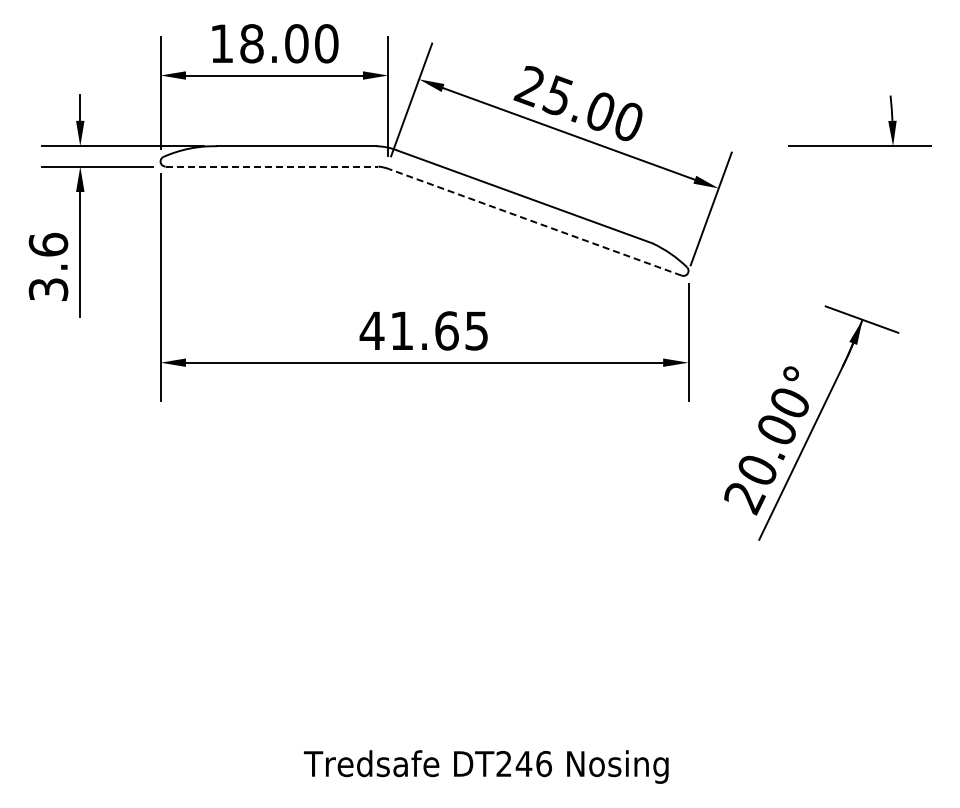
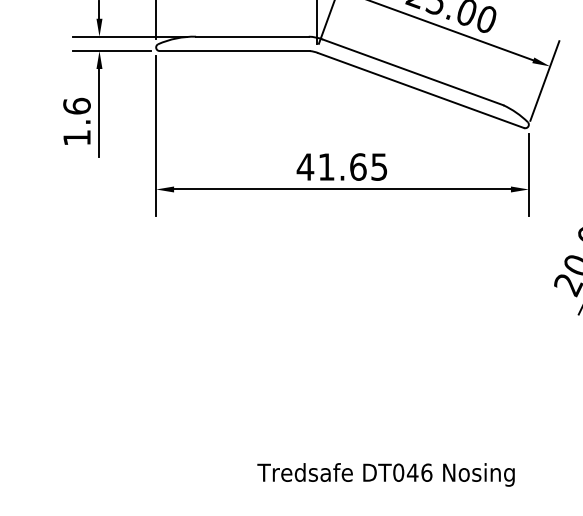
line: (272, 166) -> (235, 50), dashed -> solid
line: (535, 222) -> (420, 90), dashed -> solid
text: (48, 289) -> (77, 137), 3.6 -> 1.6
text: (504, 763) -> (398, 472), DT246 -> DT046

